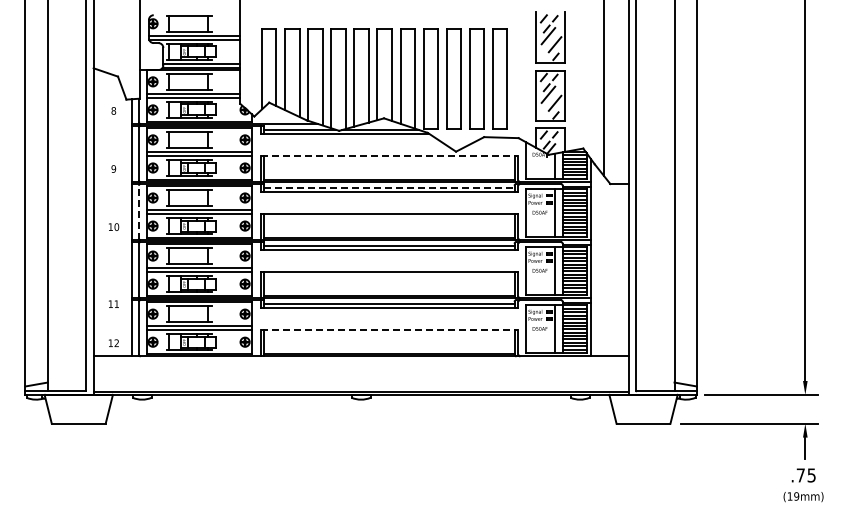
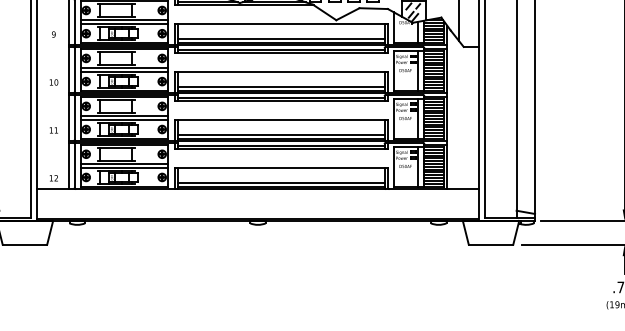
line: (389, 156) -> (281, 24), dashed -> solid
line: (389, 174) -> (281, 39), added
line: (389, 187) -> (281, 49), dashed -> solid
line: (138, 211) -> (74, 69), dashed -> solid
line: (389, 232) -> (281, 86), added
line: (389, 290) -> (281, 134), added
text: (113, 303) -> (53, 129), moved
line: (389, 330) -> (281, 167), dashed -> solid
line: (389, 348) -> (281, 182), added

